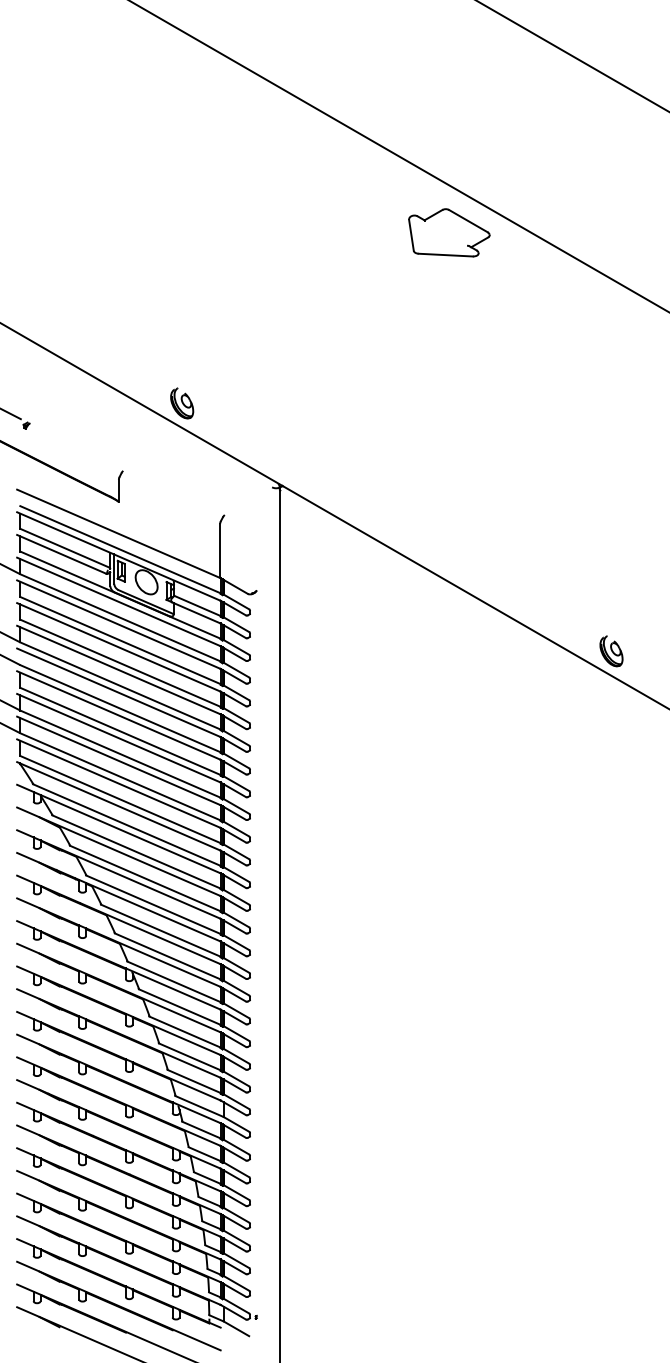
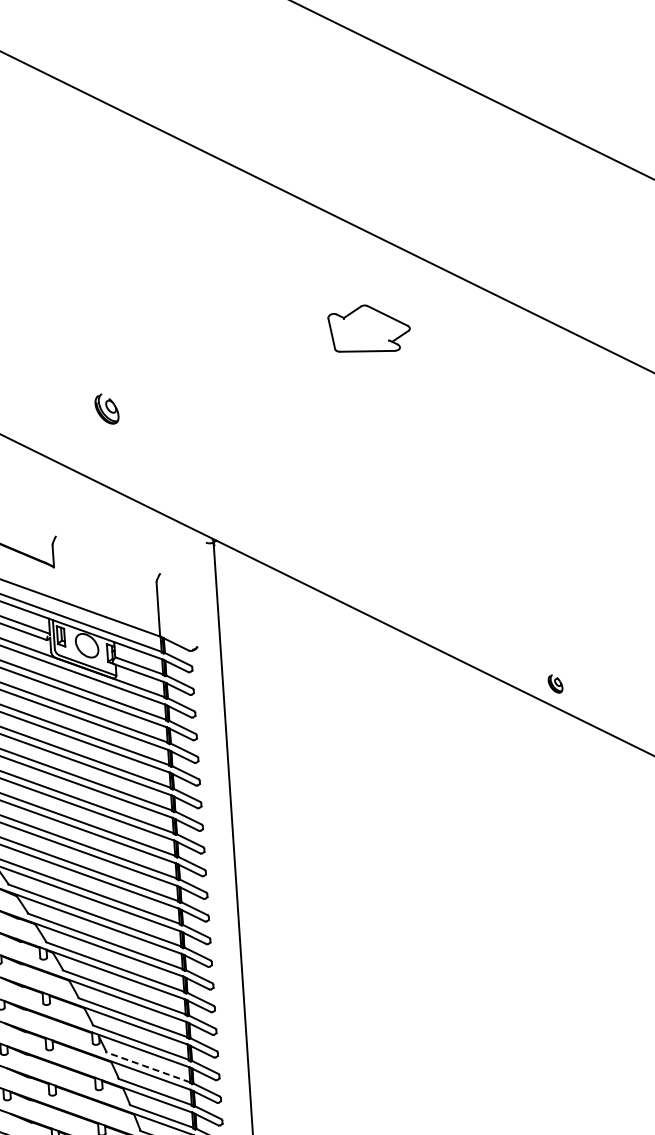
part: (449, 232) -> (369, 328), moved
part: (182, 403) -> (107, 409), moved
part: (611, 651) -> (555, 683), size x0.6
line: (179, 1006) -> (148, 1066), solid -> dashed

